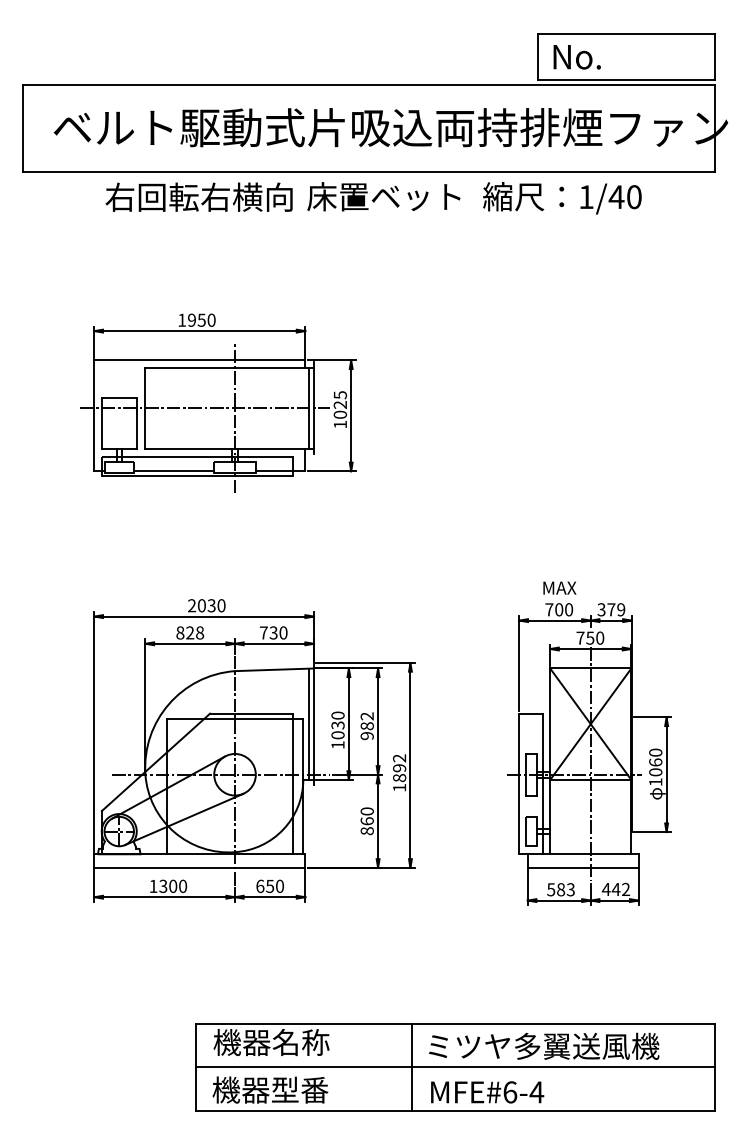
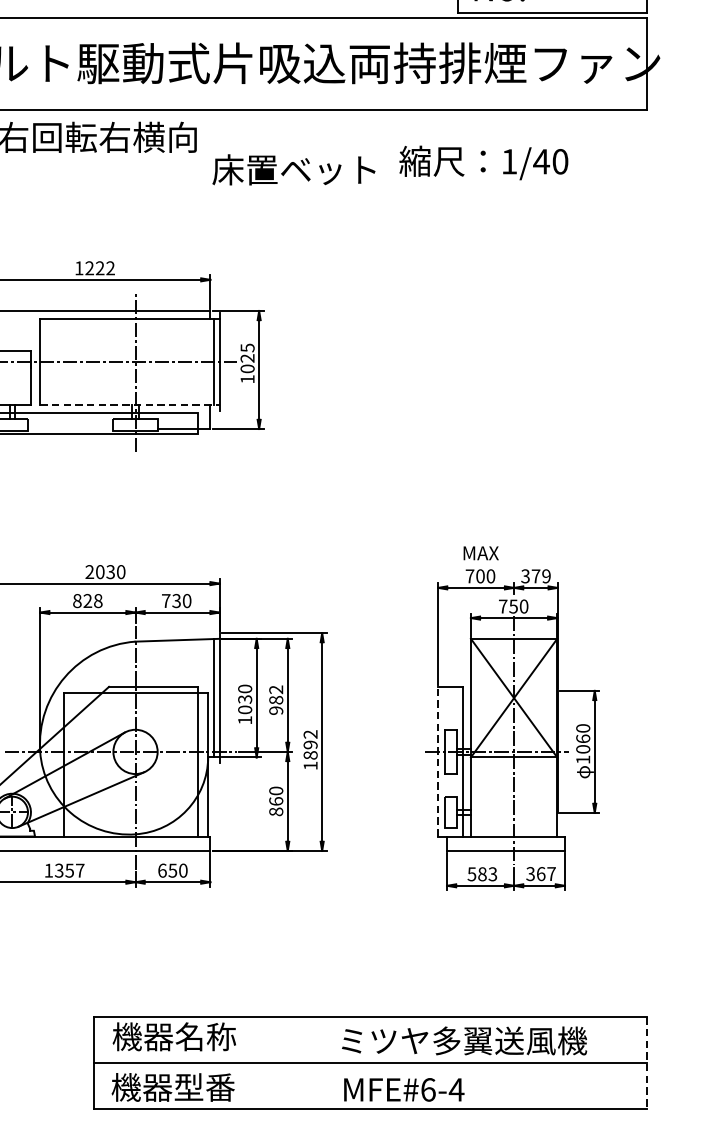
text: (383, 196) -> (293, 169), moved
text: (562, 198) -> (483, 163), moved
text: (201, 319) -> (99, 267), 1950 -> 1222
line: (230, 448) -> (130, 404), solid -> dashed
line: (173, 471) -> (70, 429), removed
line: (519, 783) -> (438, 761), solid -> dashed
text: (178, 885) -> (75, 869), 1300 -> 1357
text: (615, 889) -> (540, 874), 442 -> 367
line: (412, 1067) -> (324, 1063), removed
line: (715, 1067) -> (646, 1063), solid -> dashed

